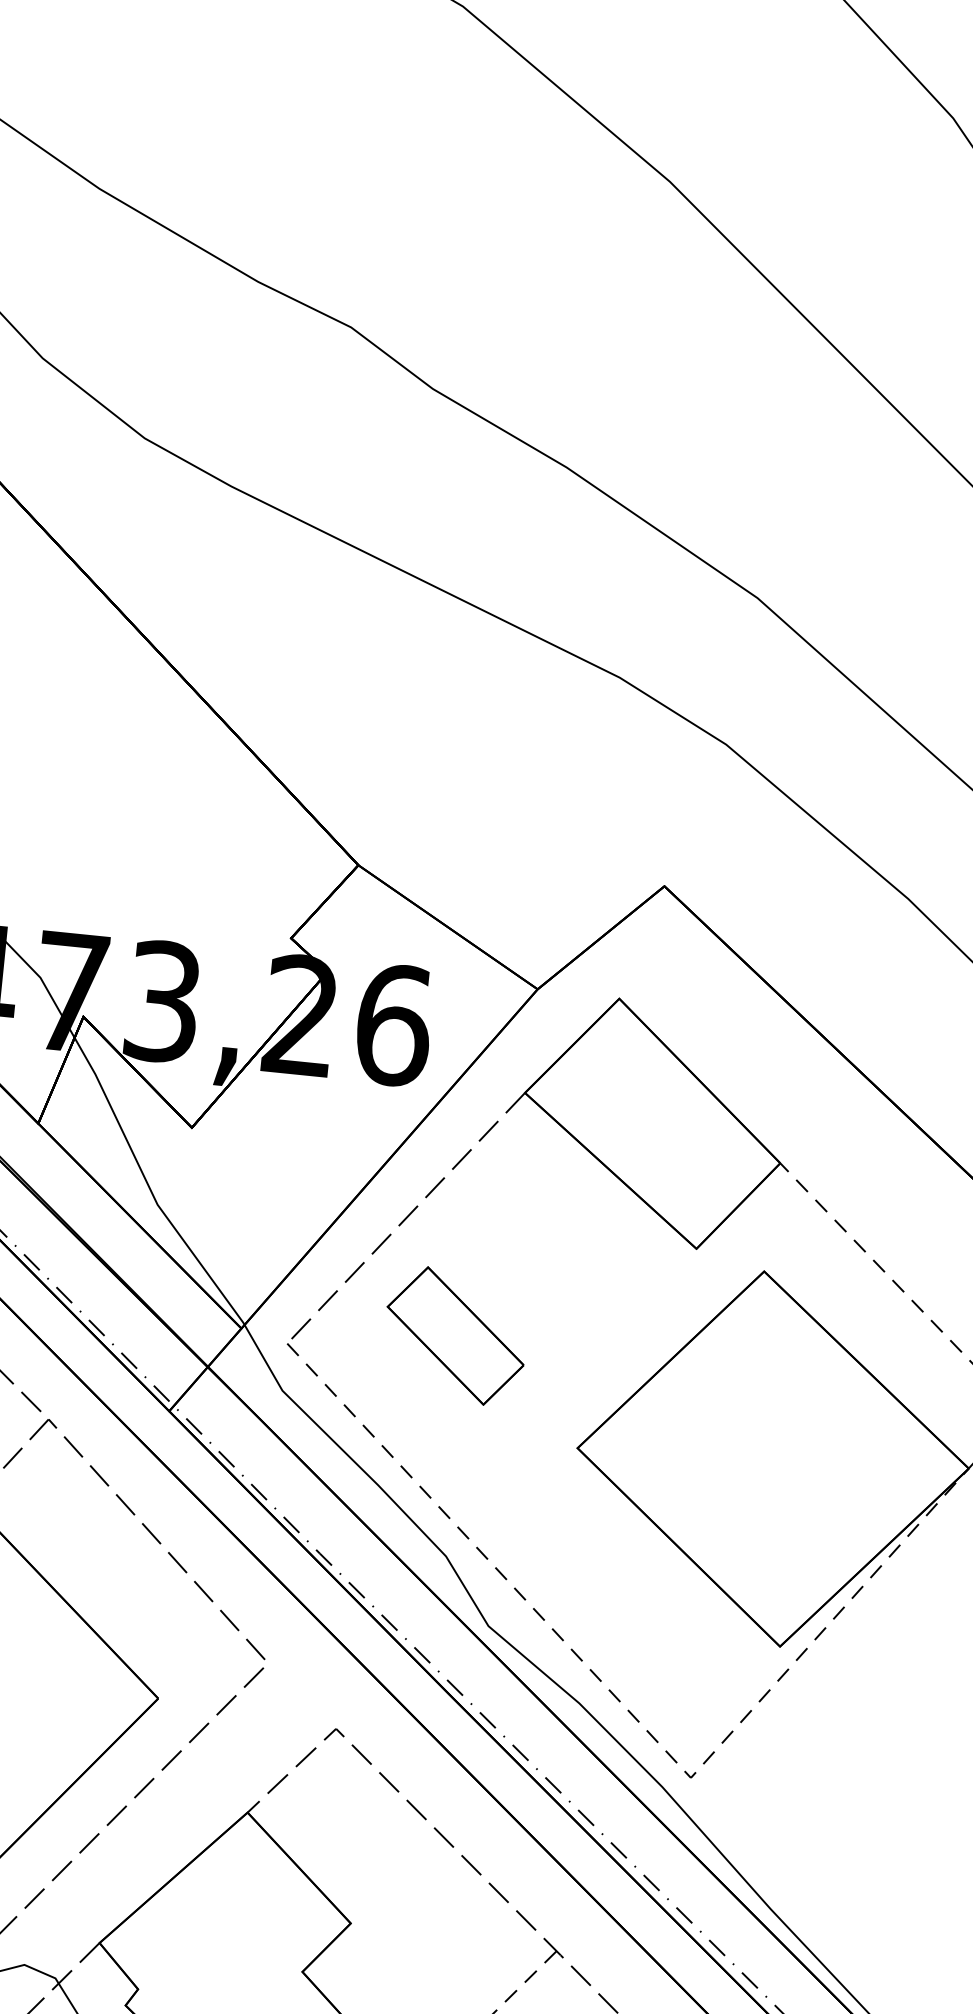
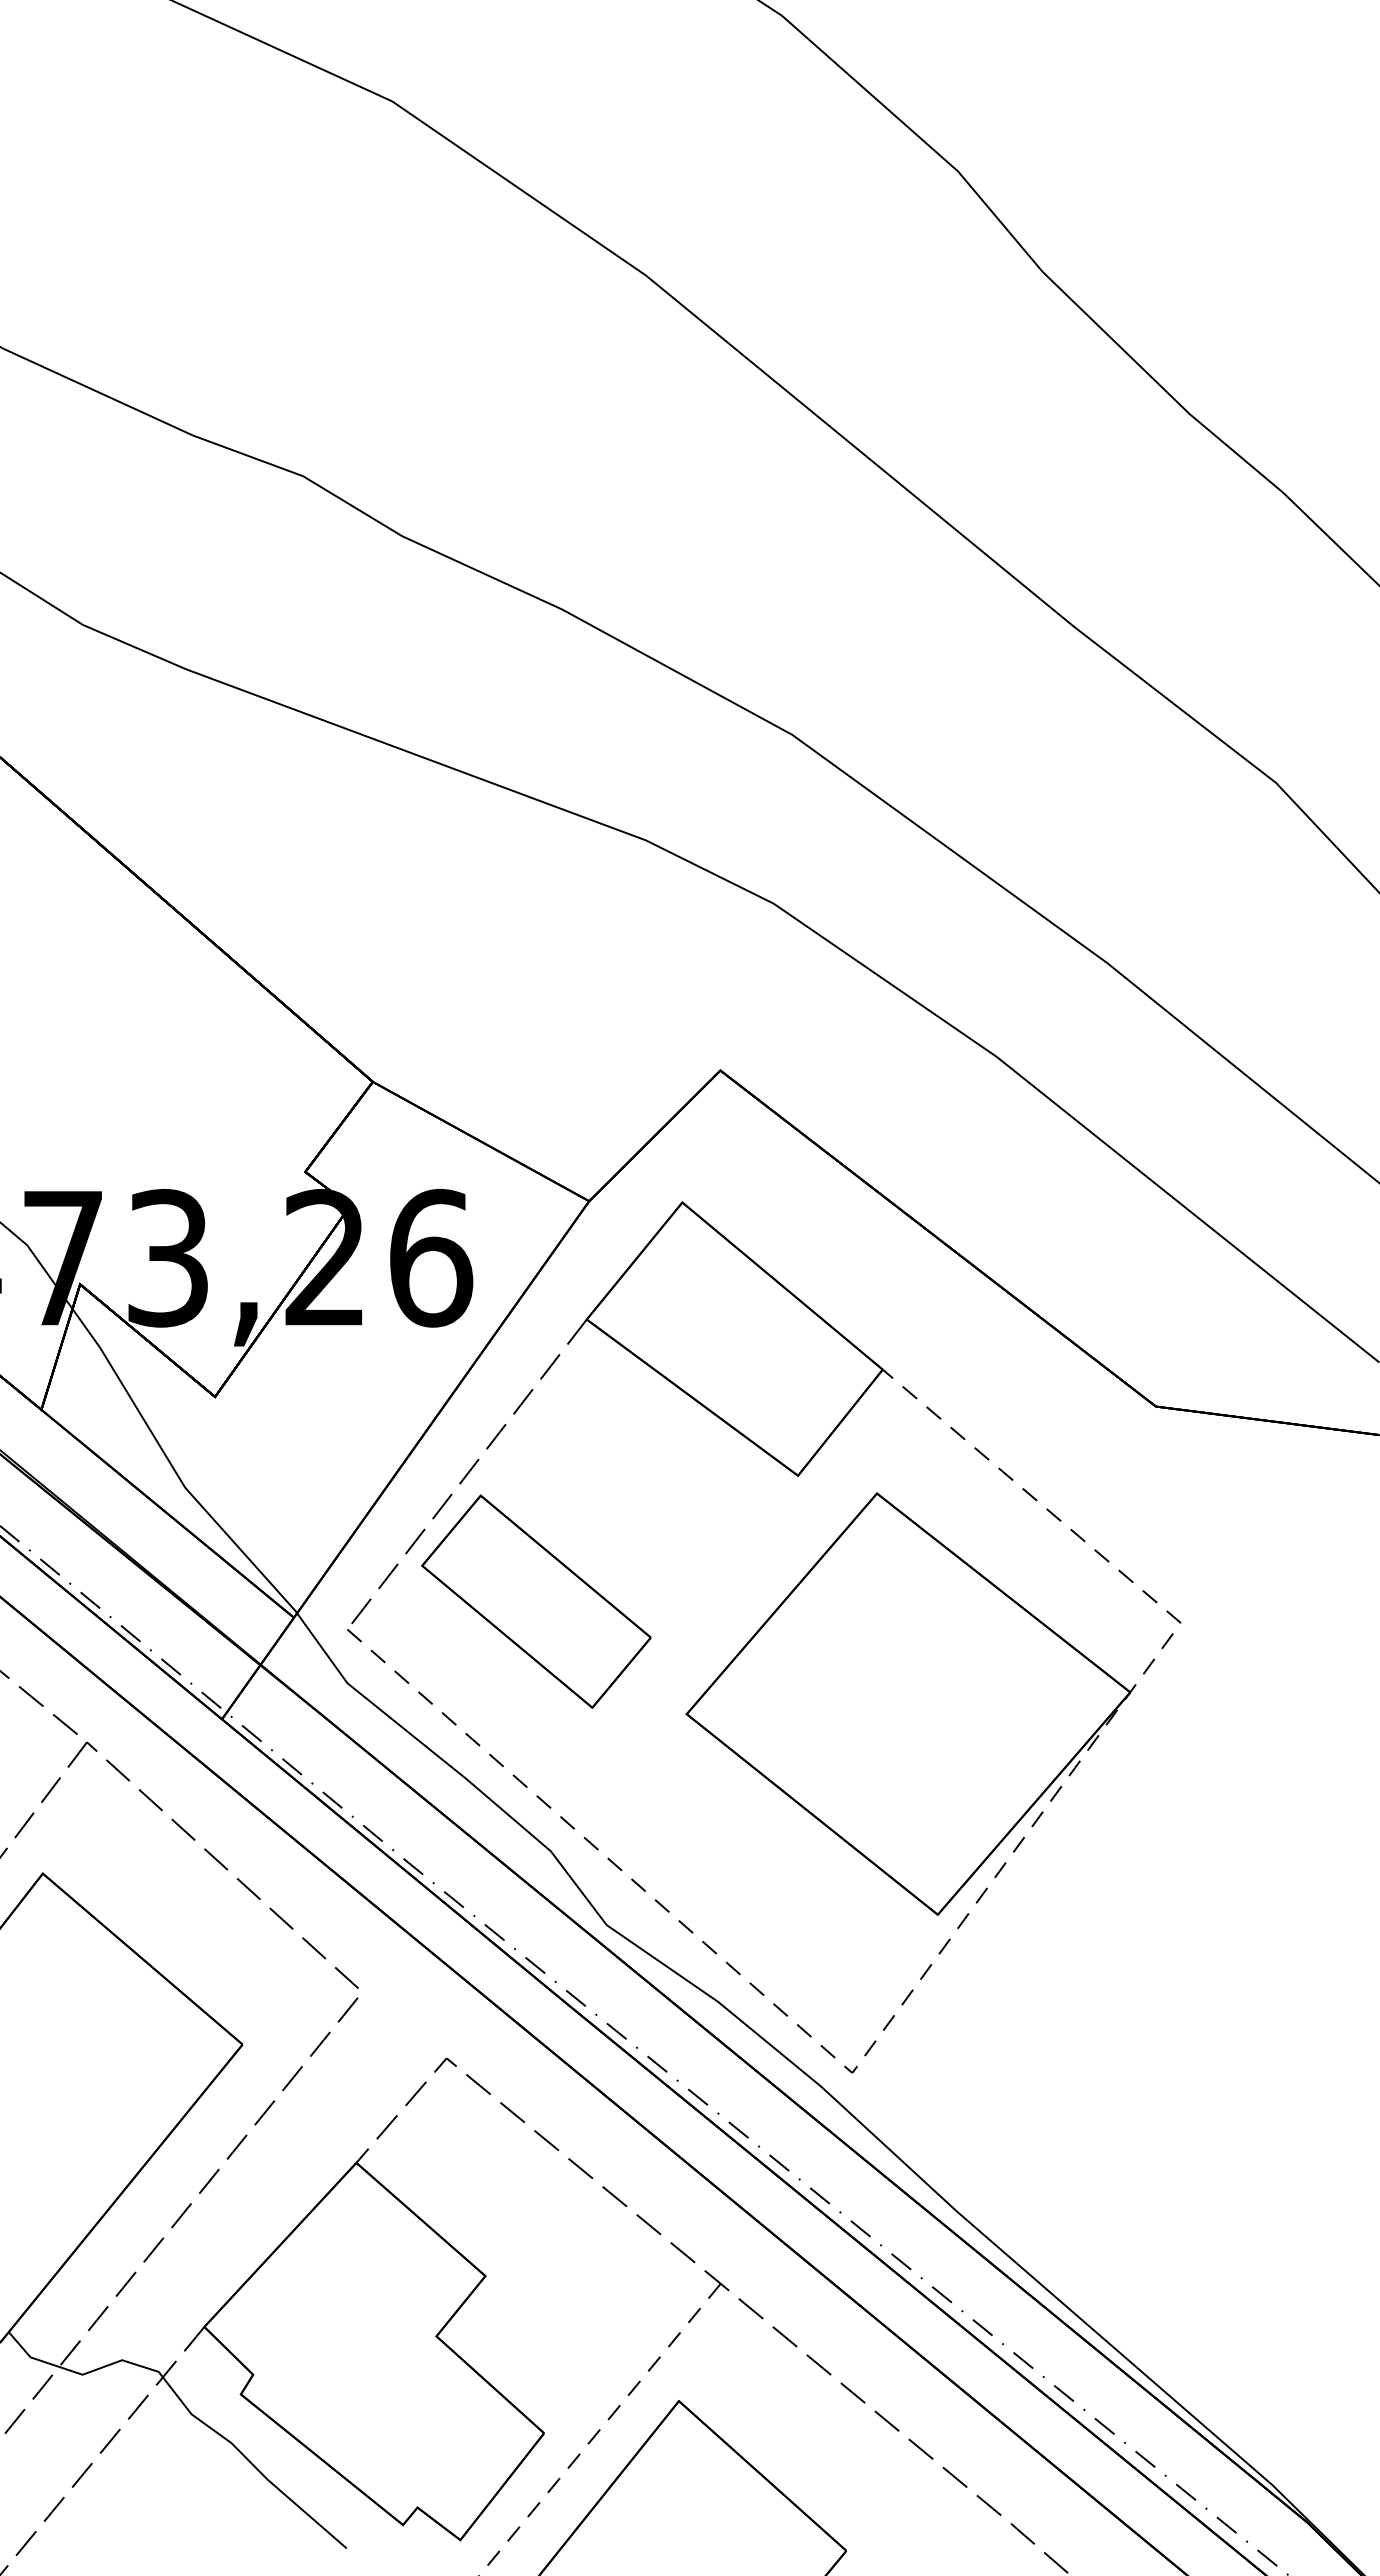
part: (455, 1335) -> (536, 1601), size x1.43

